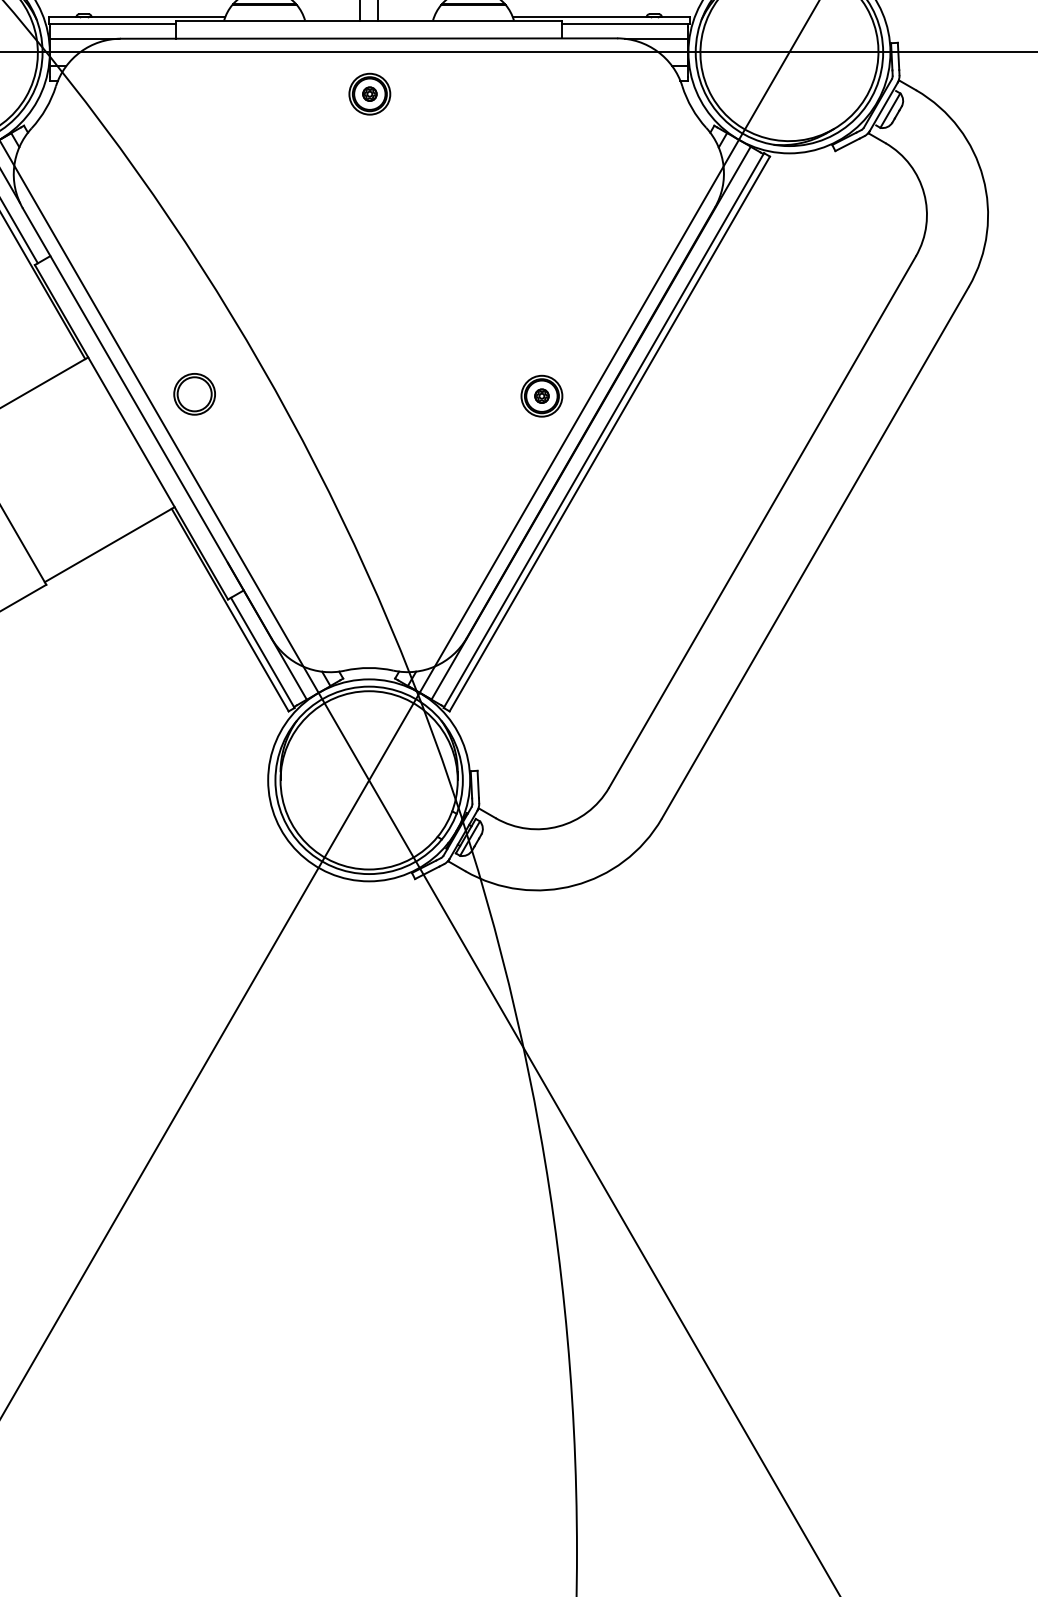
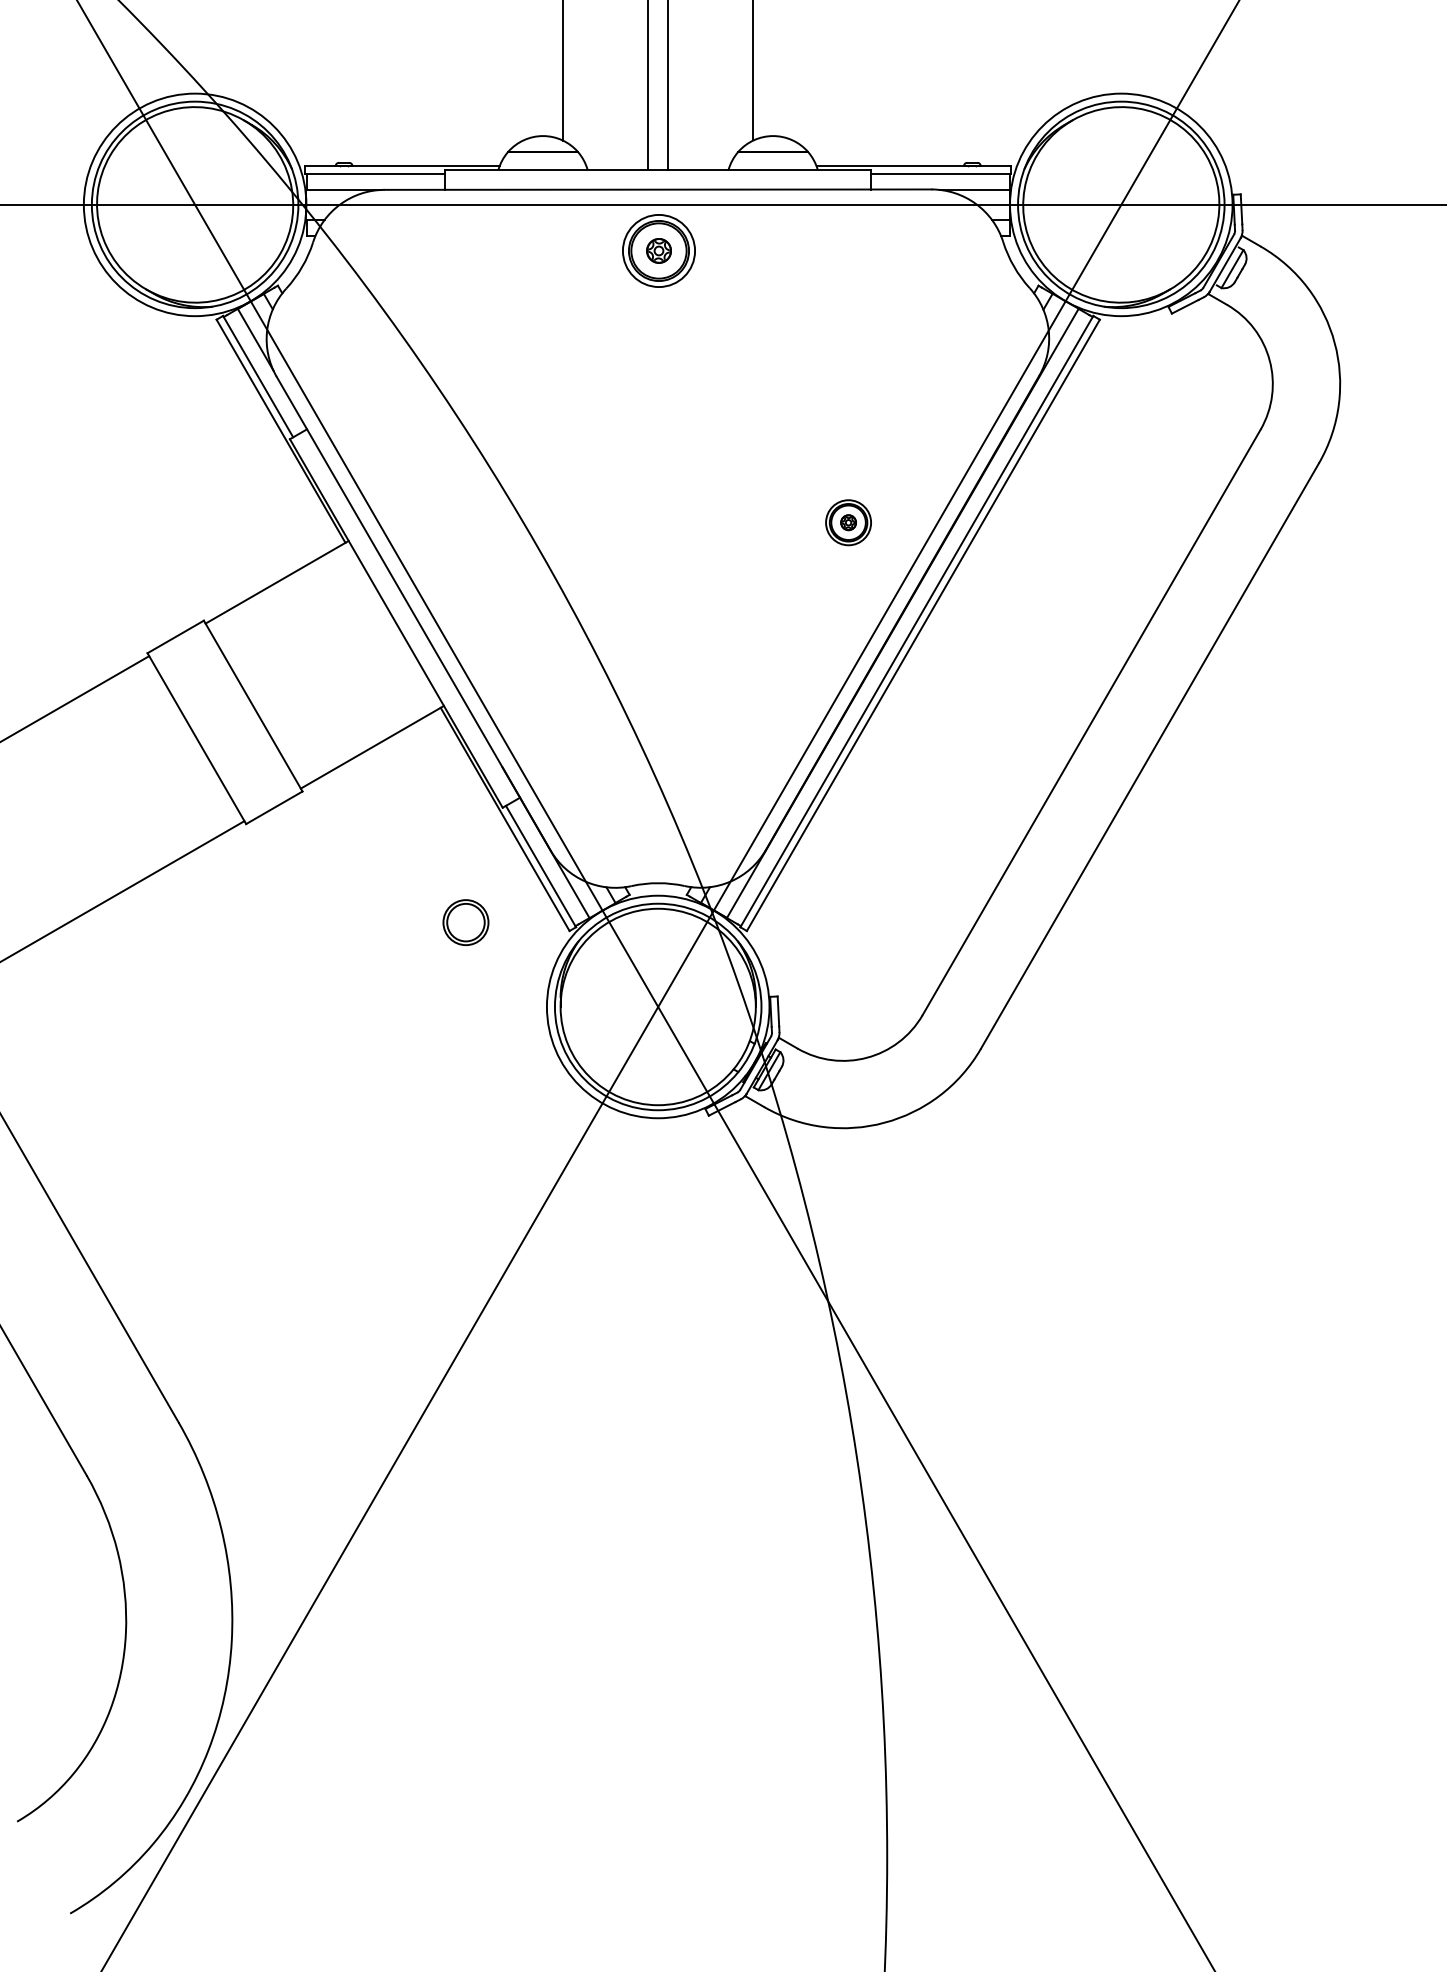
part: (369, 93) -> (658, 250), size x1.6
part: (194, 394) -> (465, 922), moved
part: (541, 396) -> (848, 522), moved

